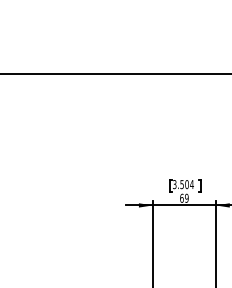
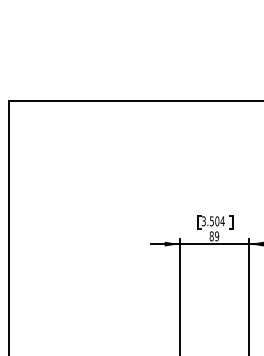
text: (181, 197) -> (211, 235), 69 -> 89

